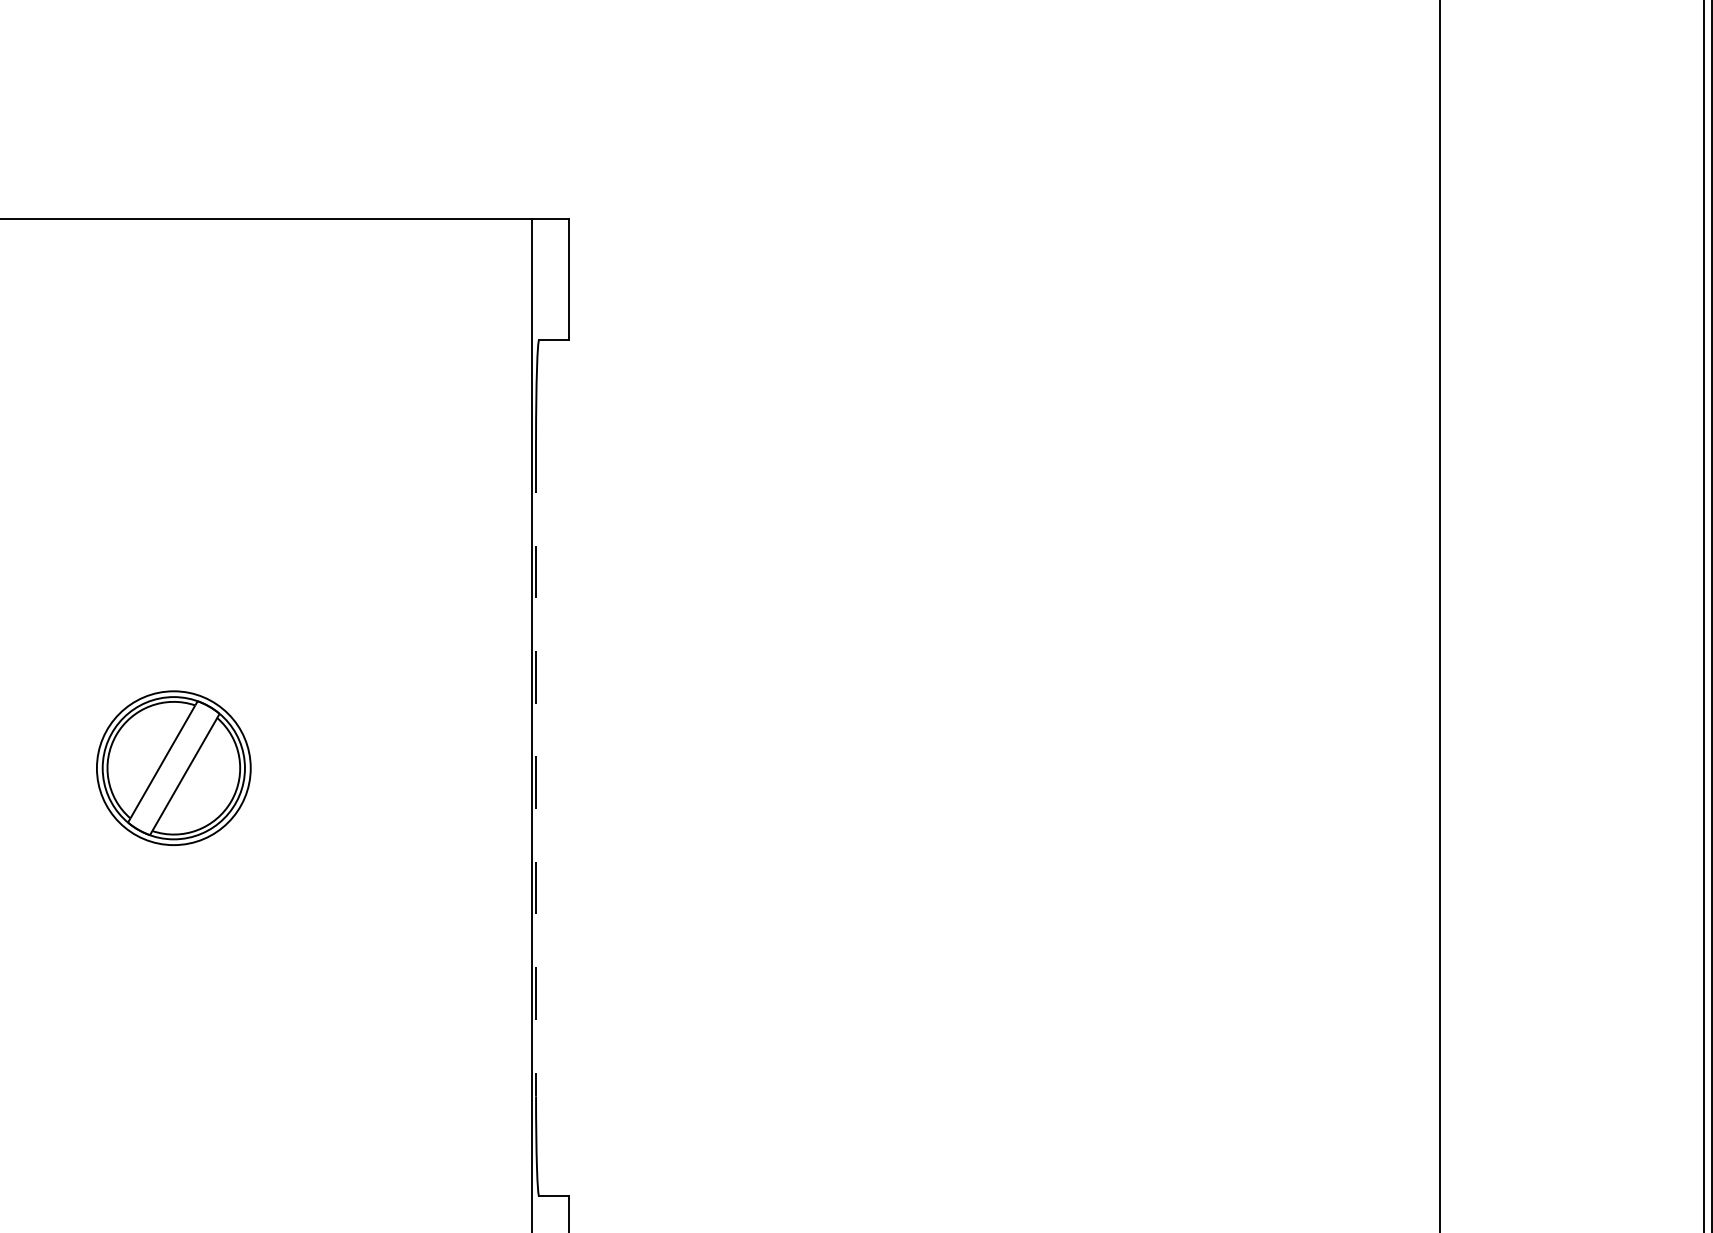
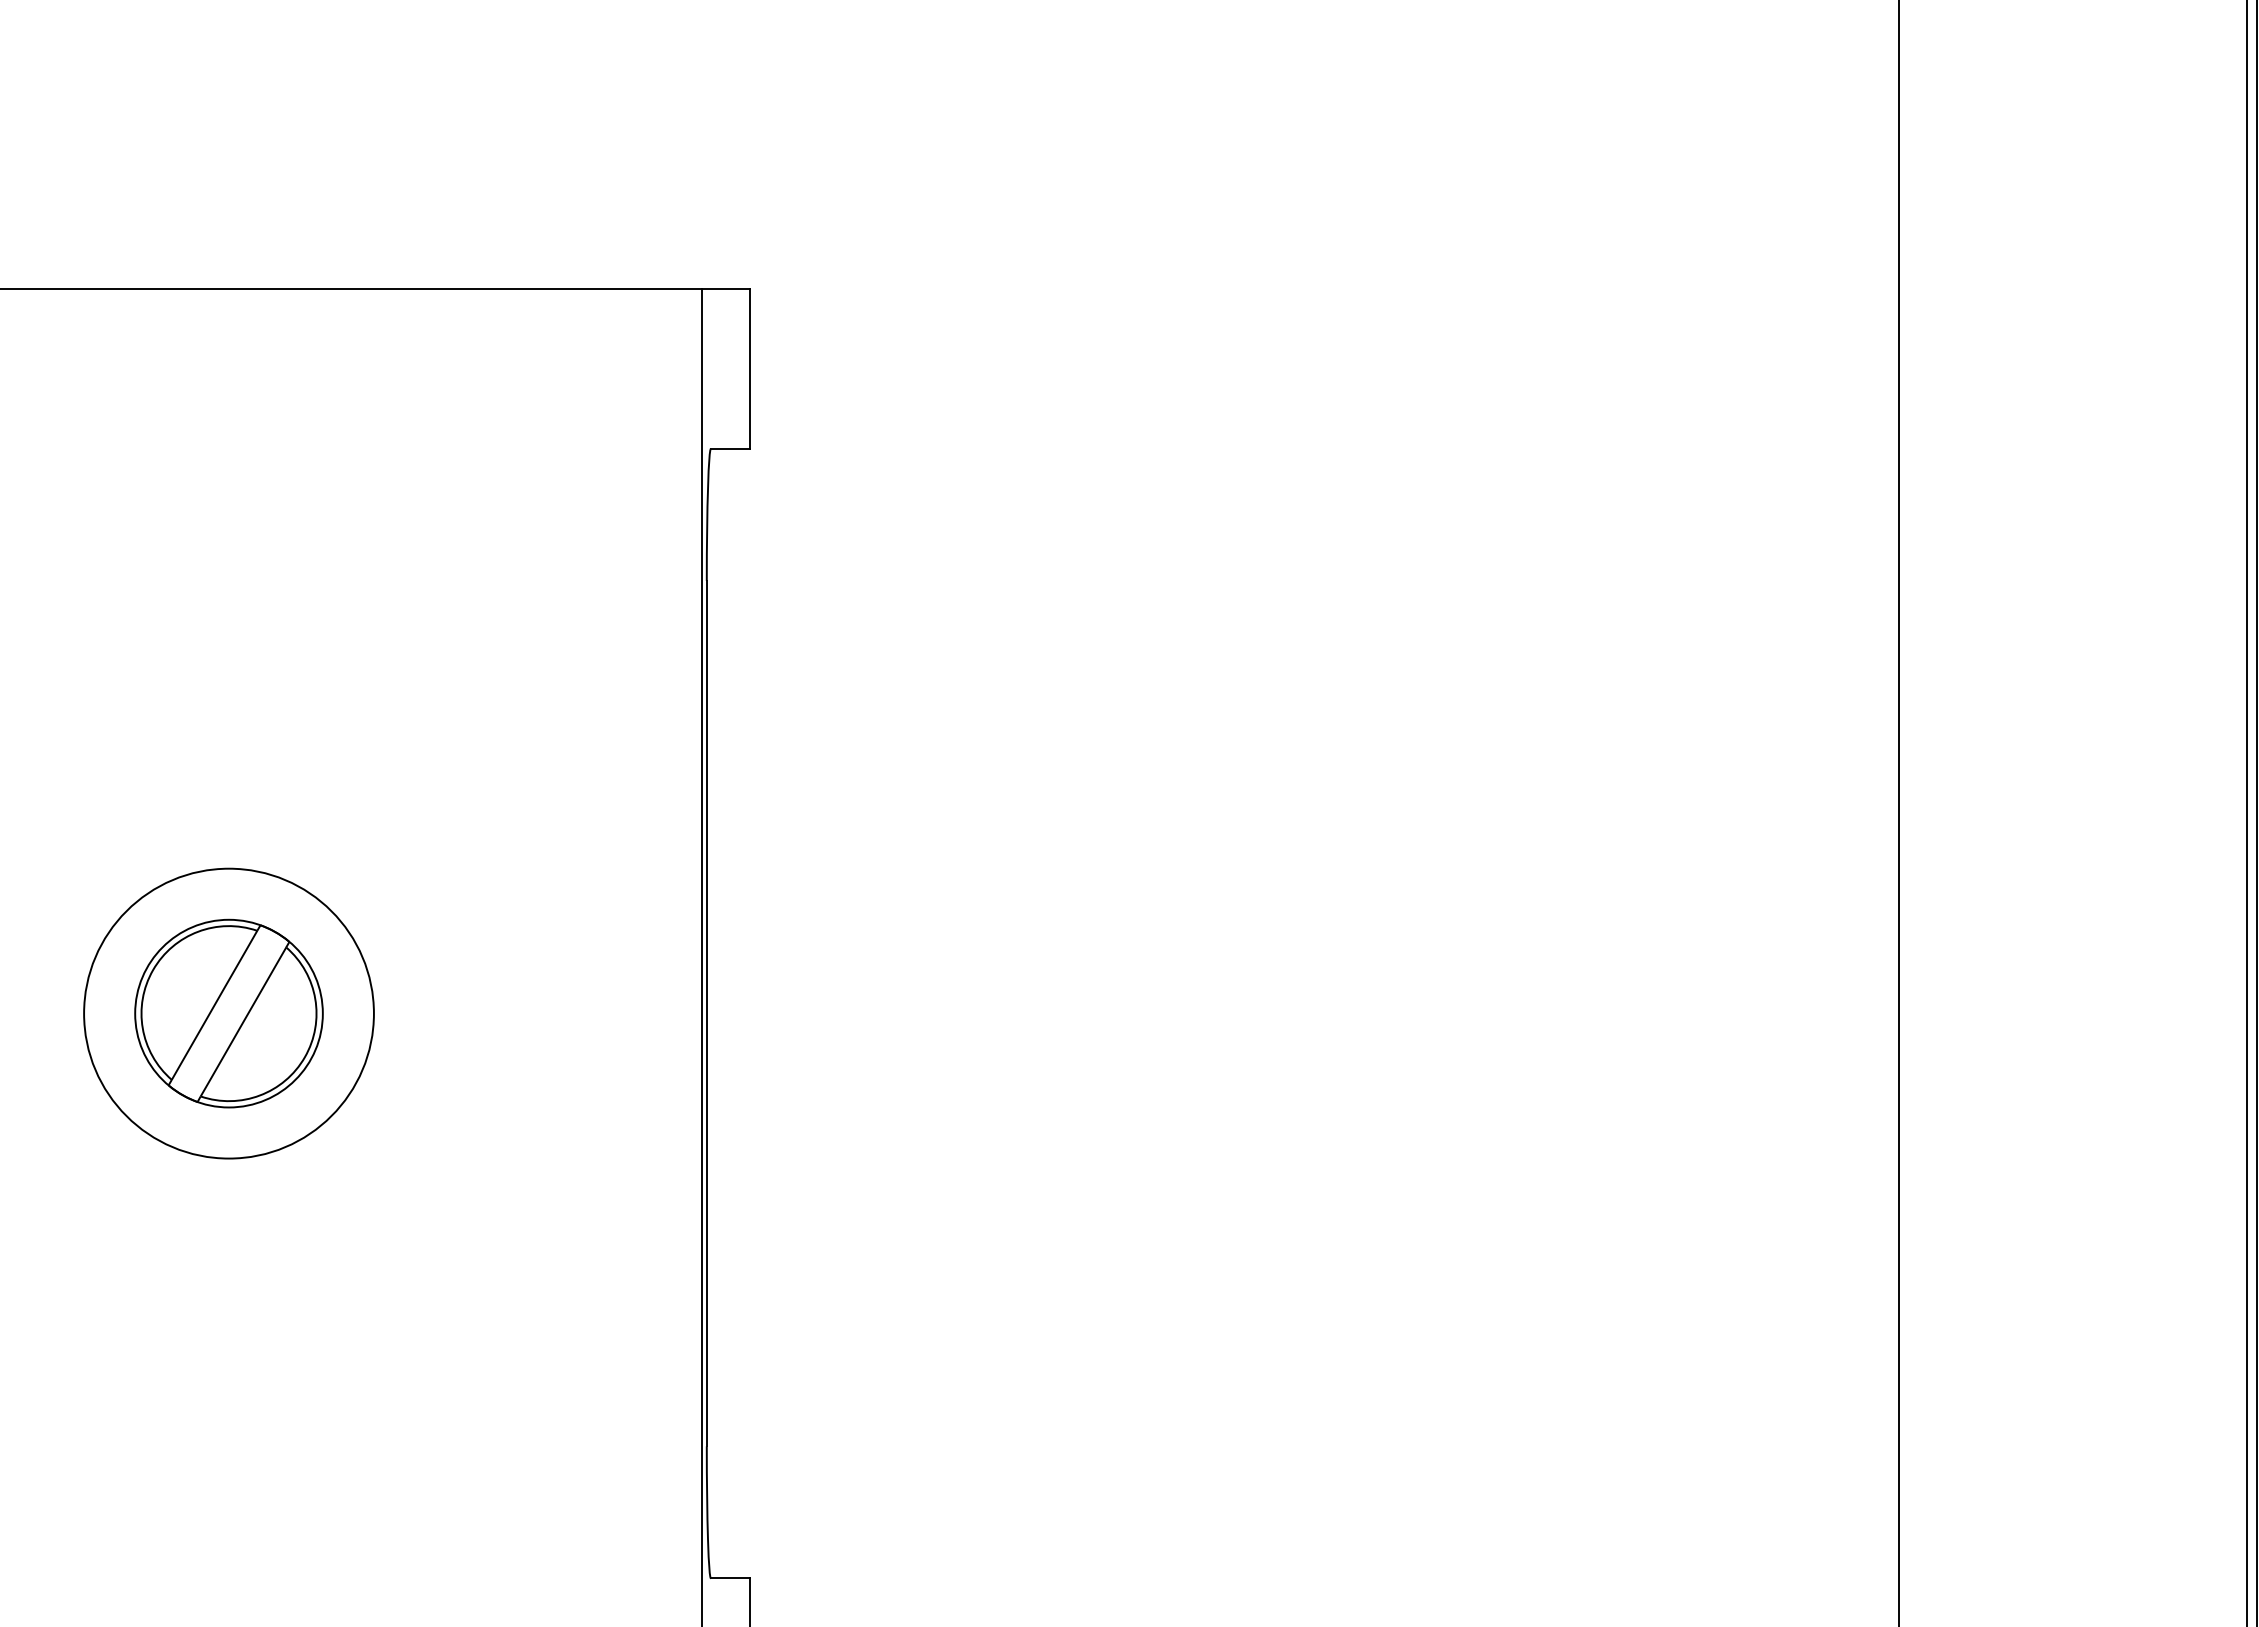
circle: (173, 768) -> (228, 1013), size x1.43
line: (535, 768) -> (706, 1013), dashed -> solid

